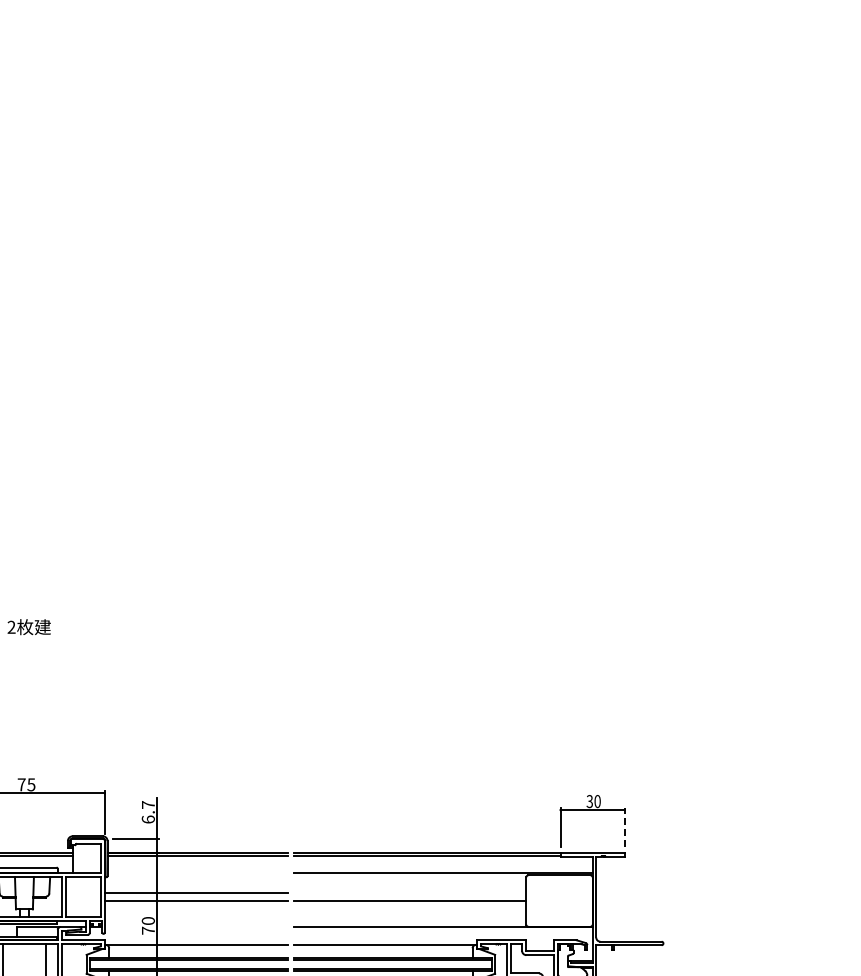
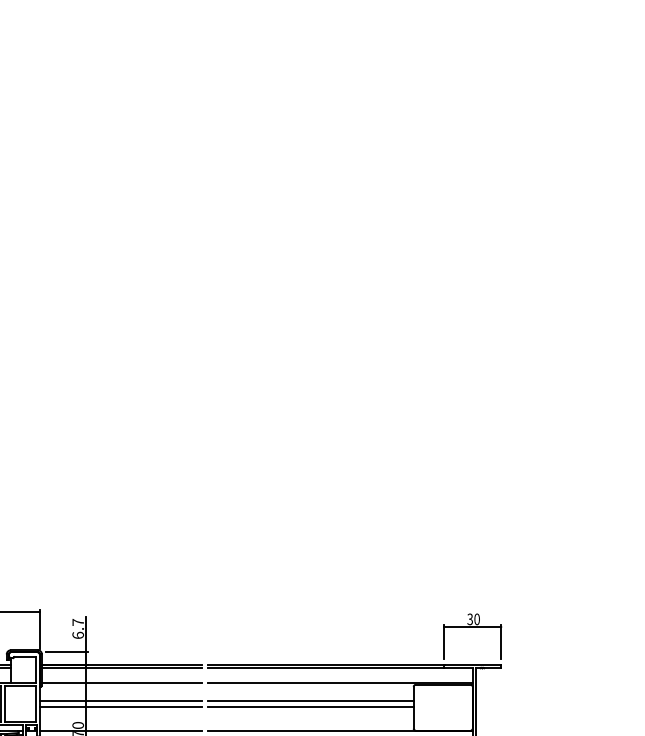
line: (624, 826) -> (500, 641), dashed -> solid
line: (197, 872) -> (121, 682), added
line: (410, 893) -> (310, 701), added
line: (195, 927) -> (120, 731), added

